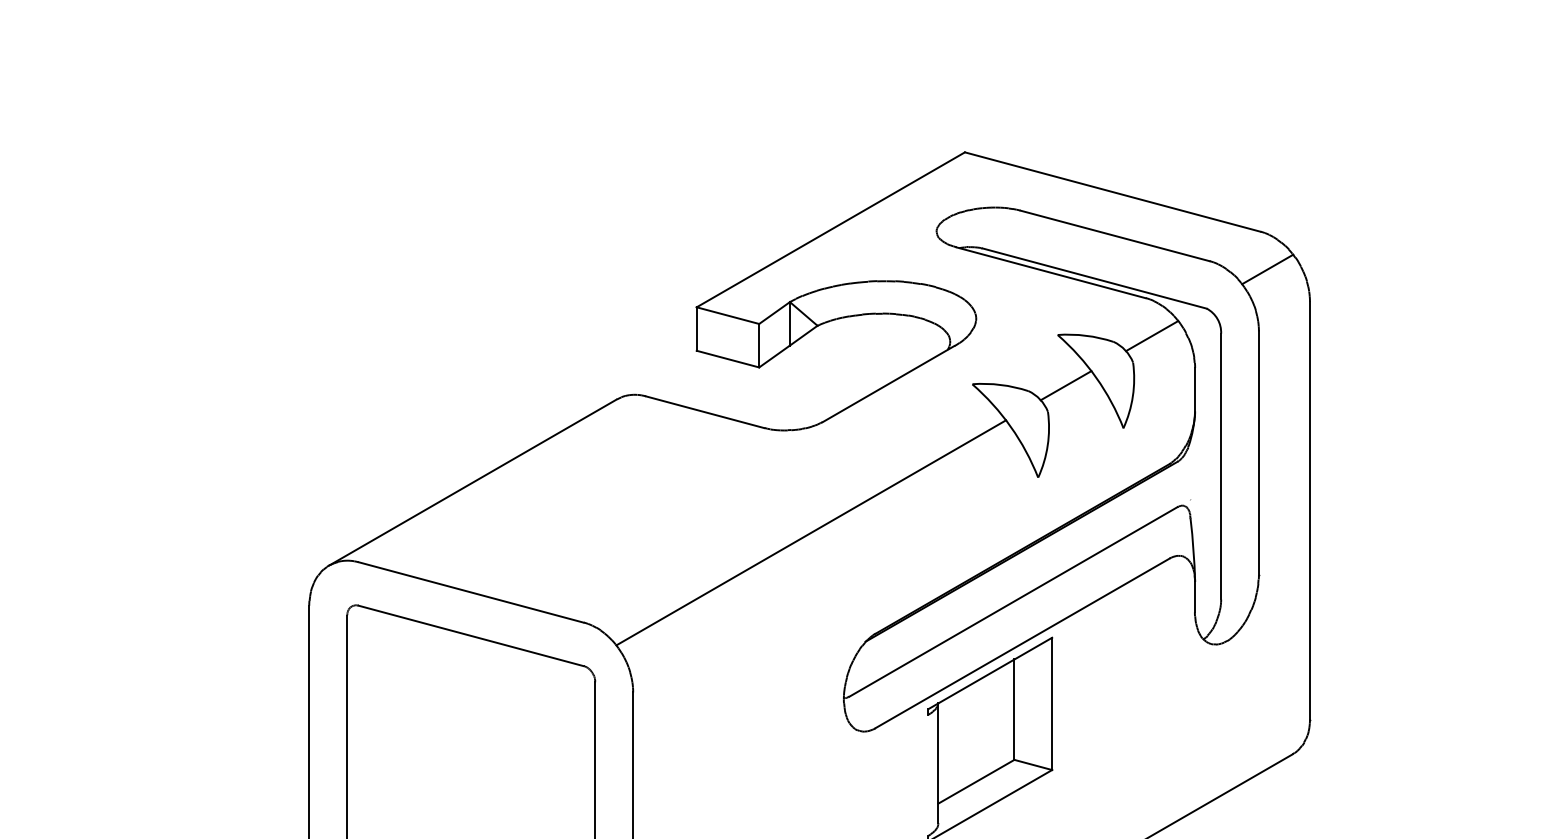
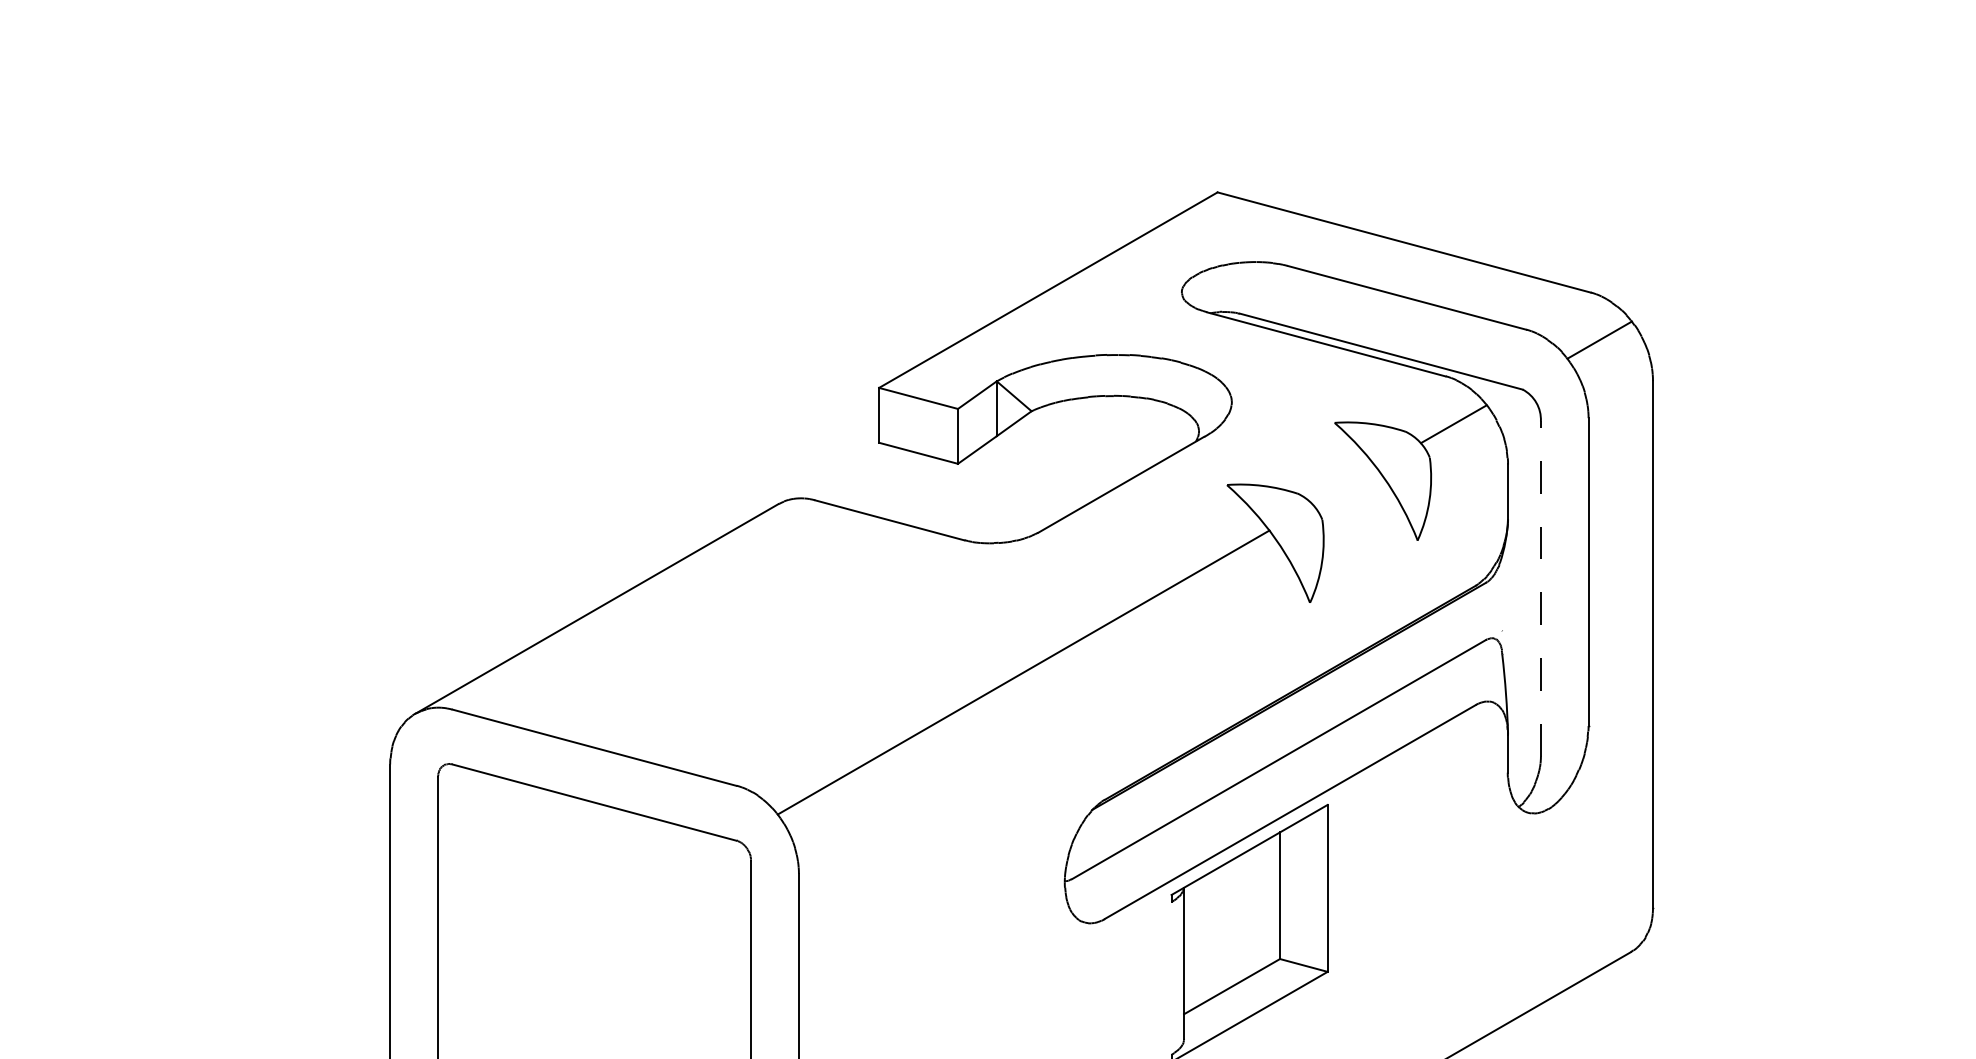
line: (1065, 385) -> (1344, 486), removed
line: (1221, 466) -> (1541, 588), solid -> dashed

